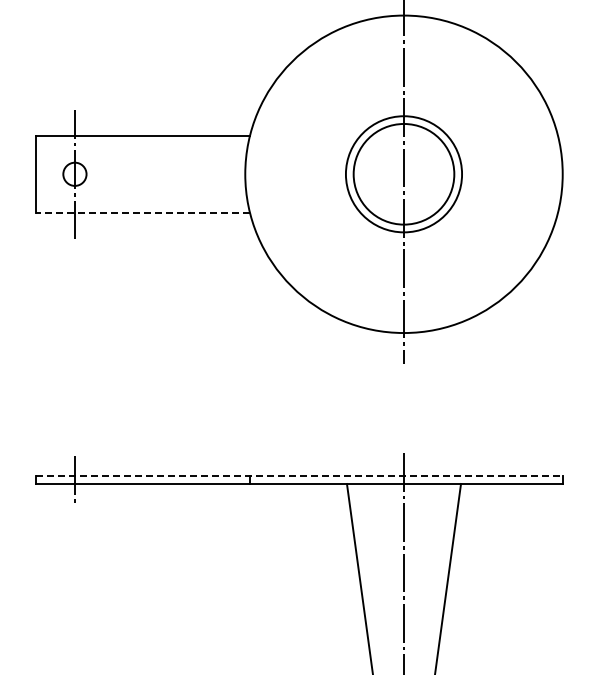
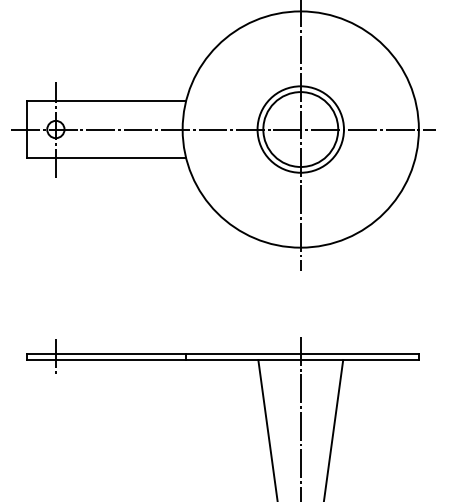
line: (299, 174) -> (223, 129), added
line: (143, 213) -> (106, 158), dashed -> solid
line: (299, 476) -> (223, 354), dashed -> solid

